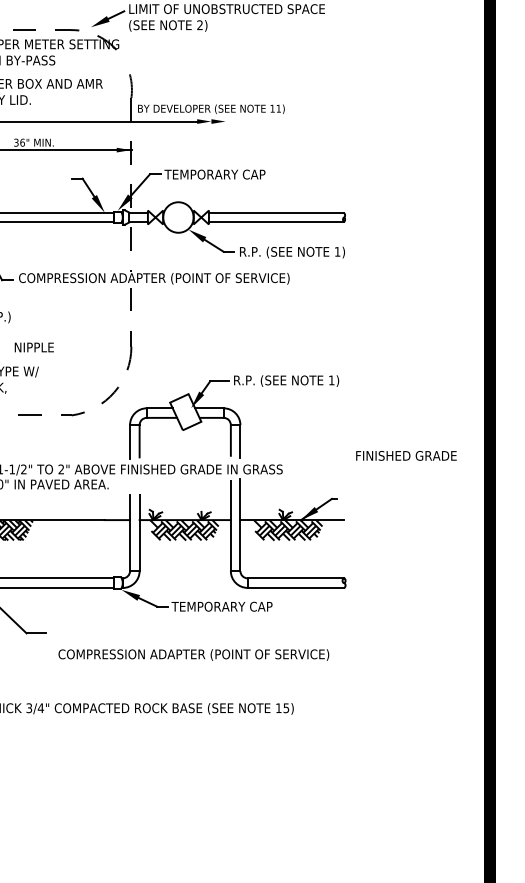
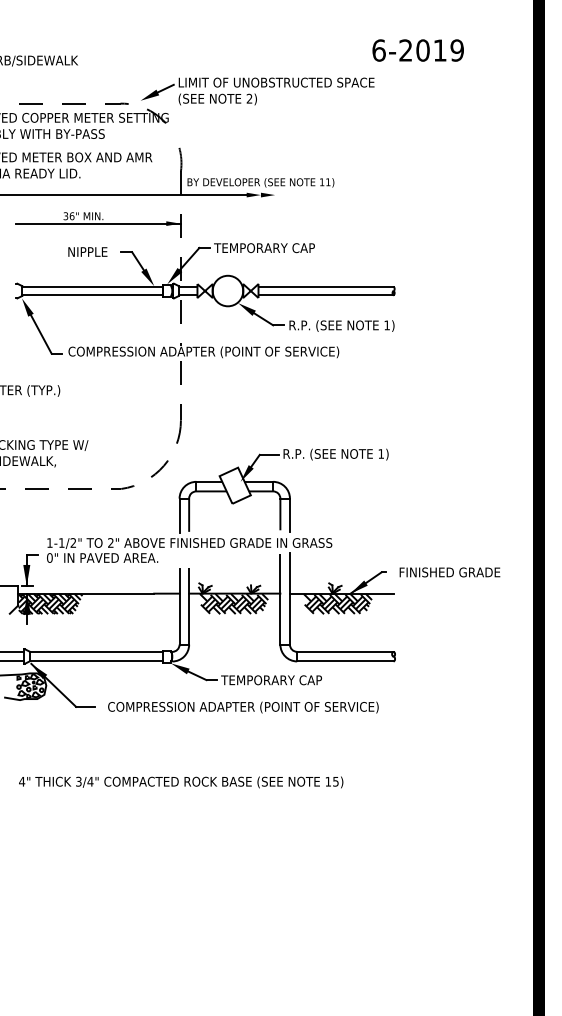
text: (33, 346) -> (87, 251), moved
text: (405, 455) -> (449, 572), moved
text: (193, 654) -> (243, 707), moved

